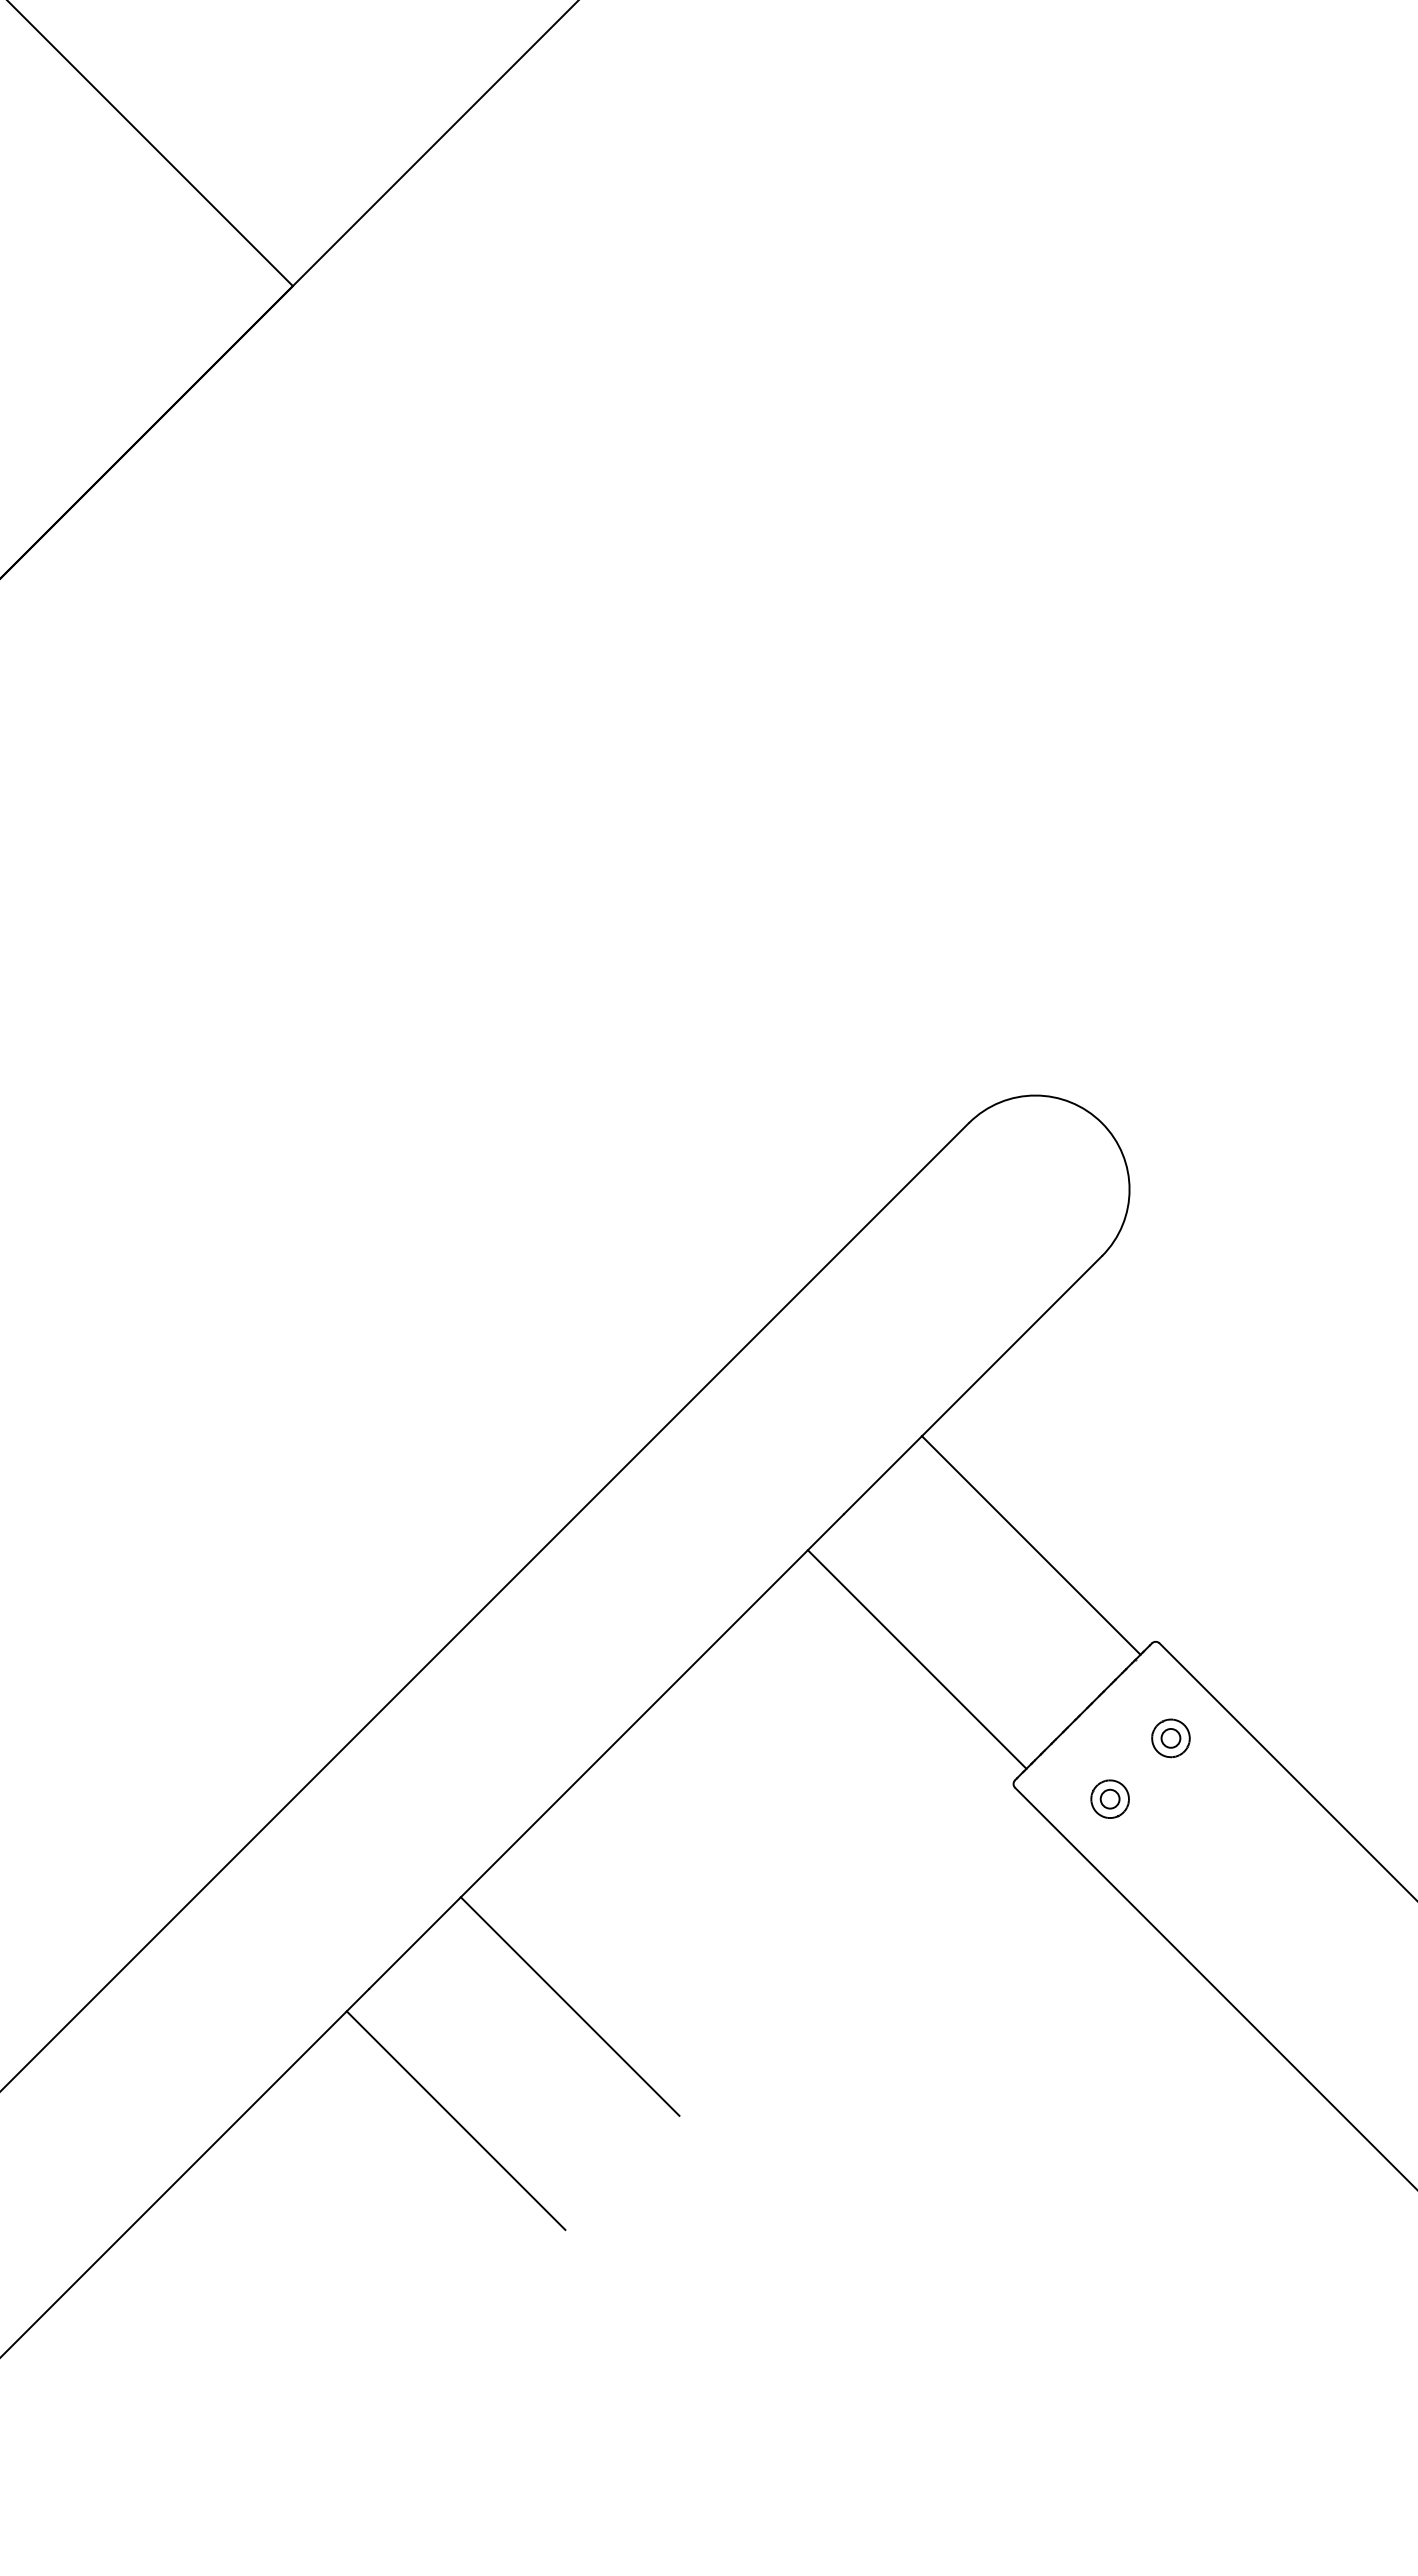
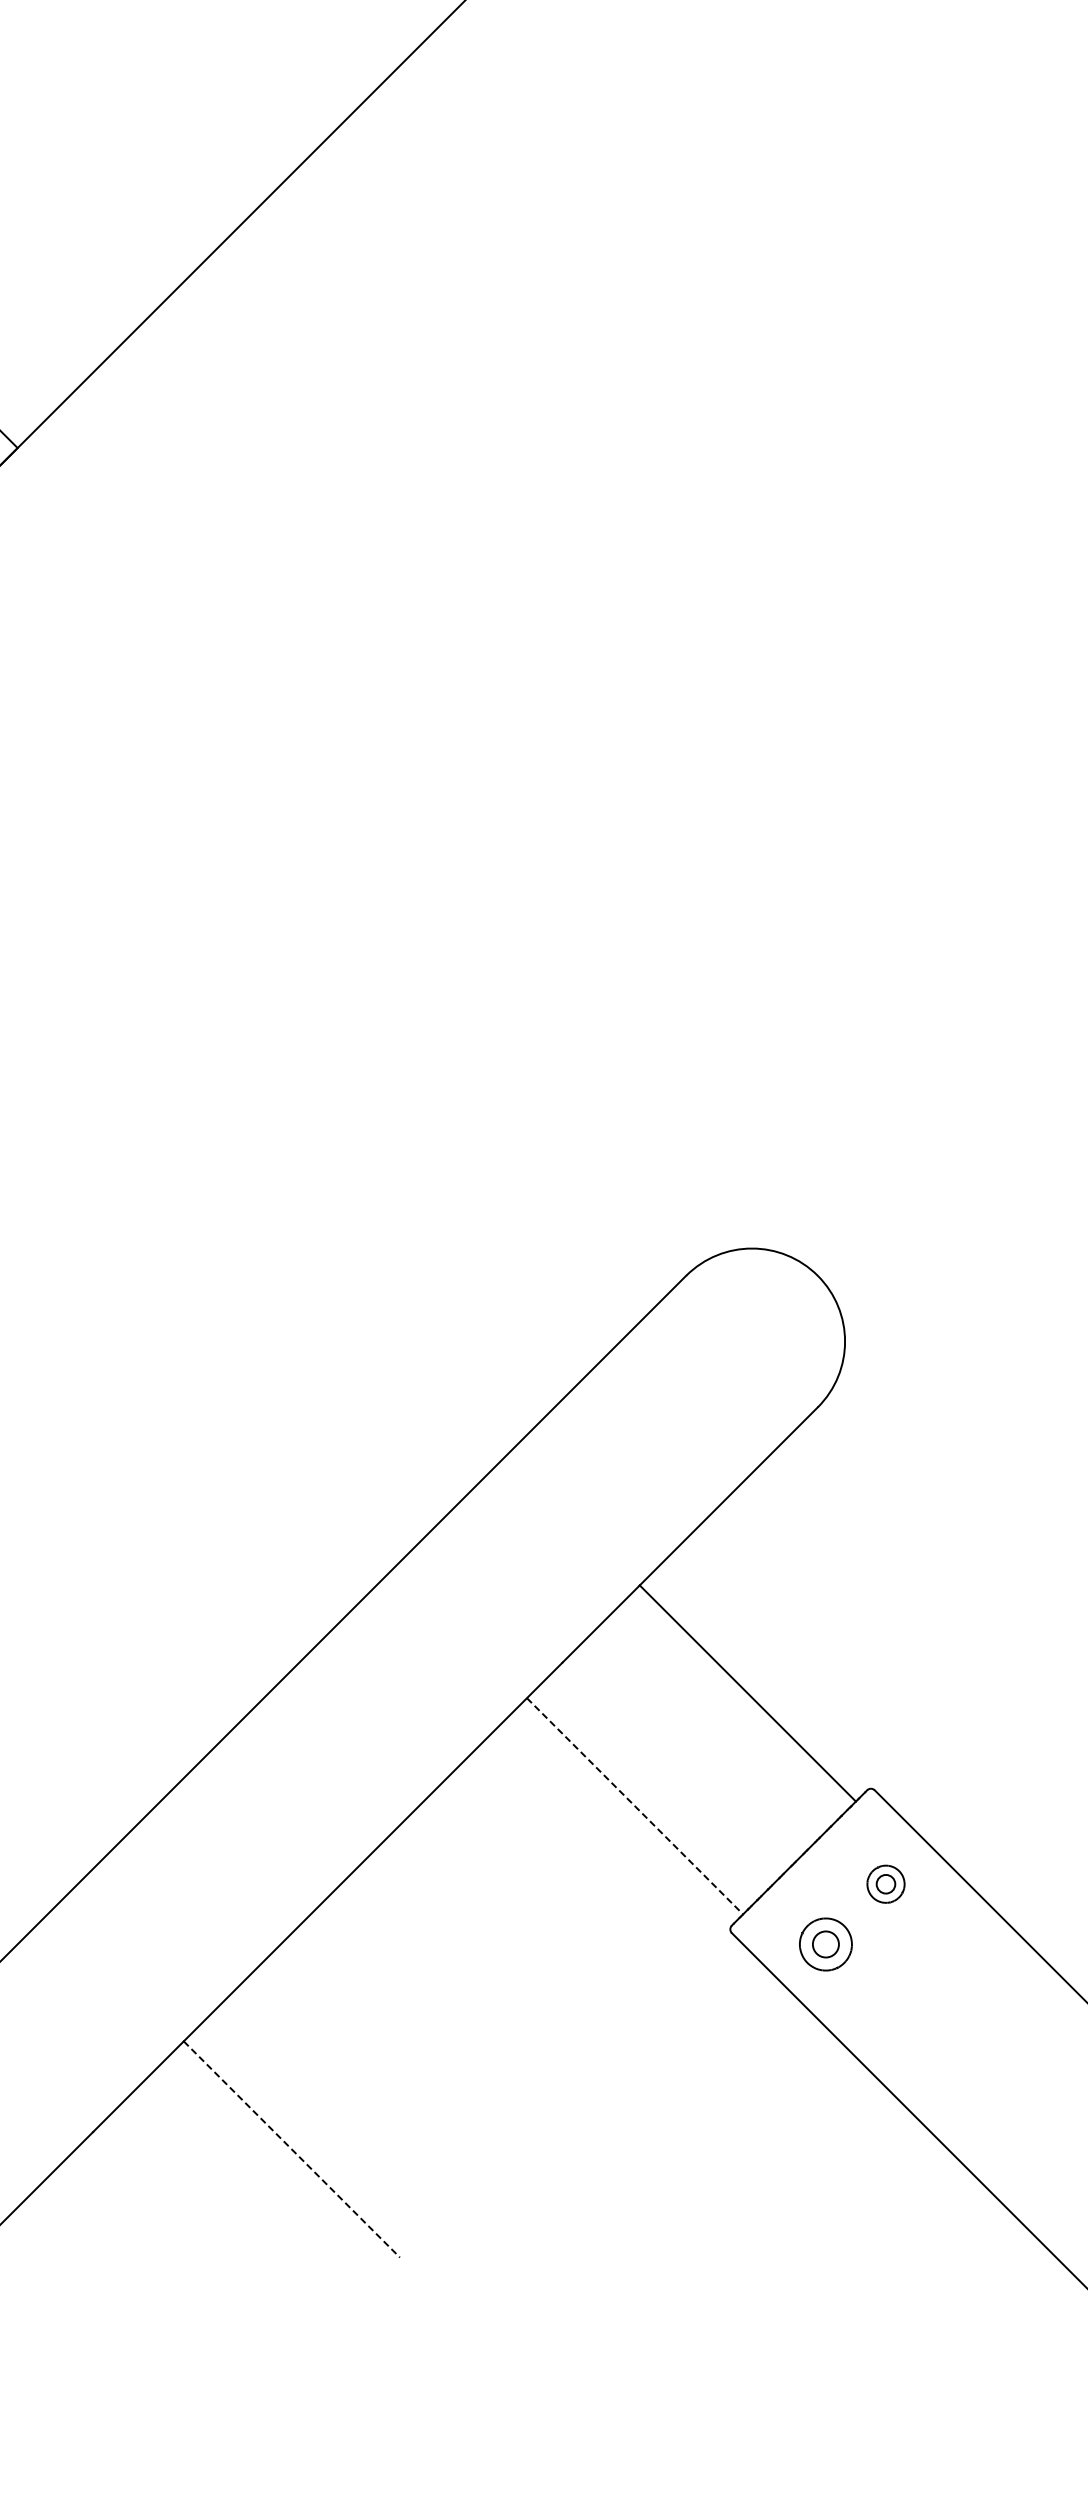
line: (917, 1659) -> (635, 1806), solid -> dashed
part: (1109, 1798) -> (825, 1943), size x1.4
line: (570, 2006) -> (292, 2149), solid -> dashed
line: (455, 2120) -> (178, 2262), removed

